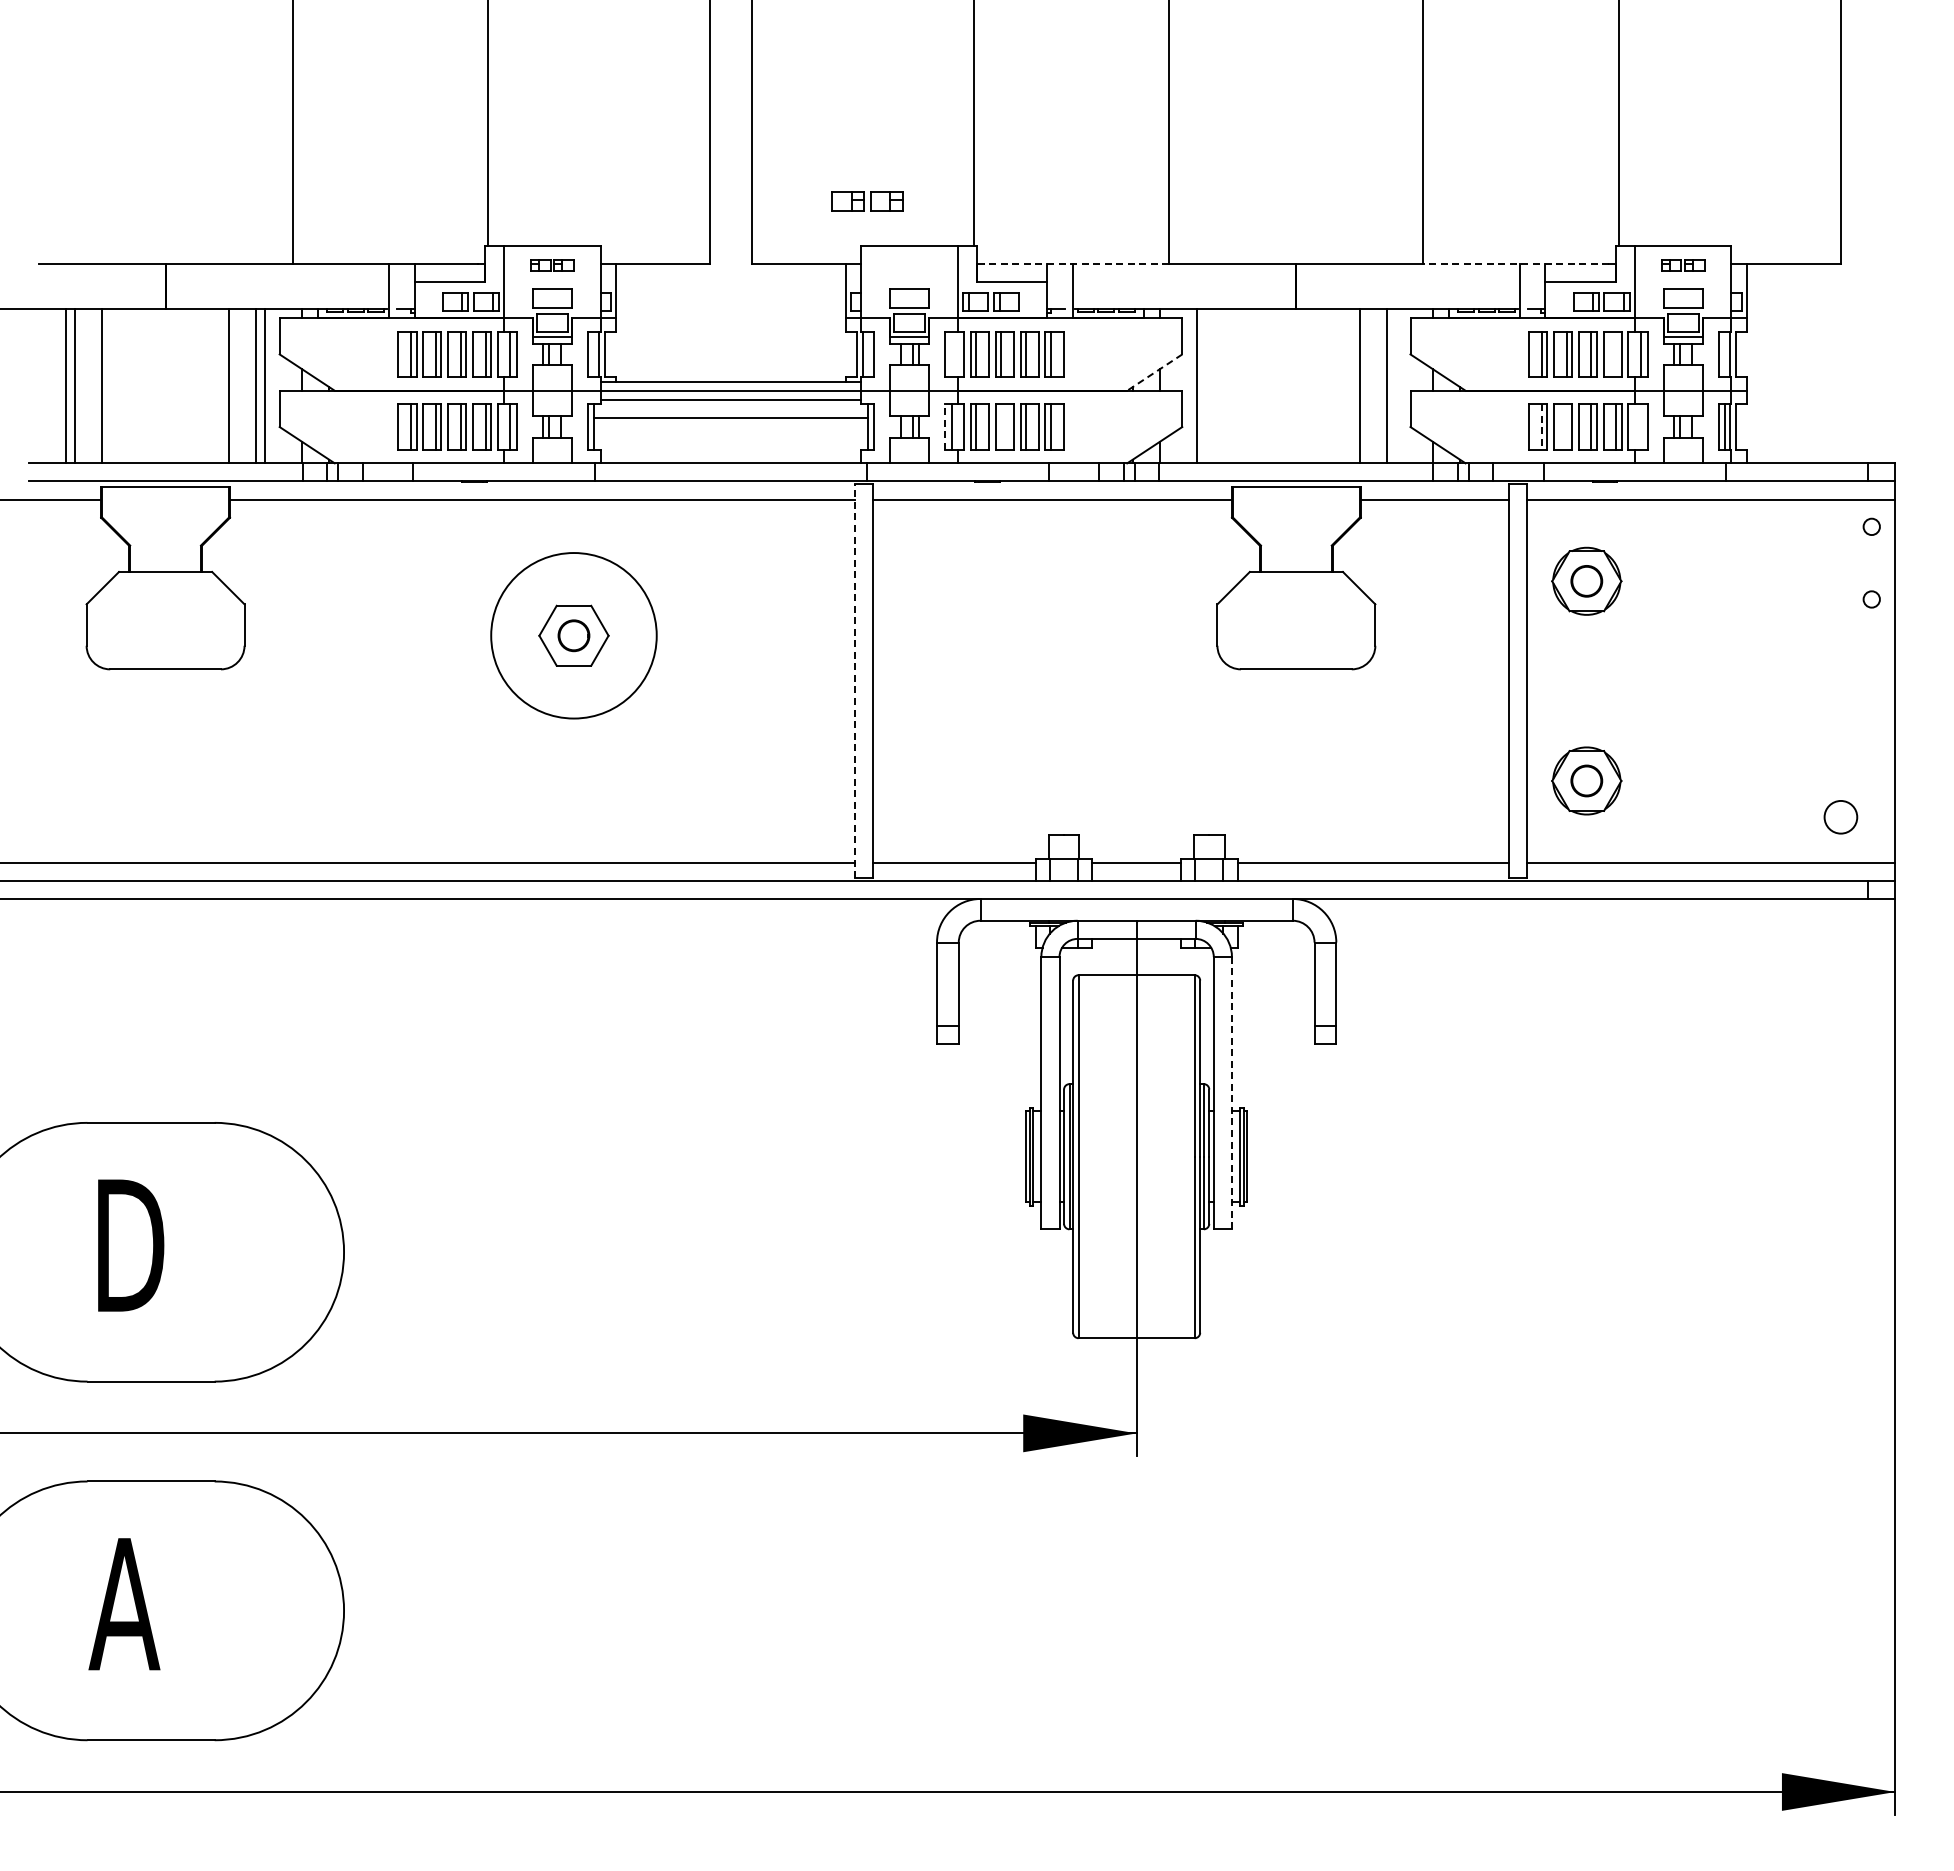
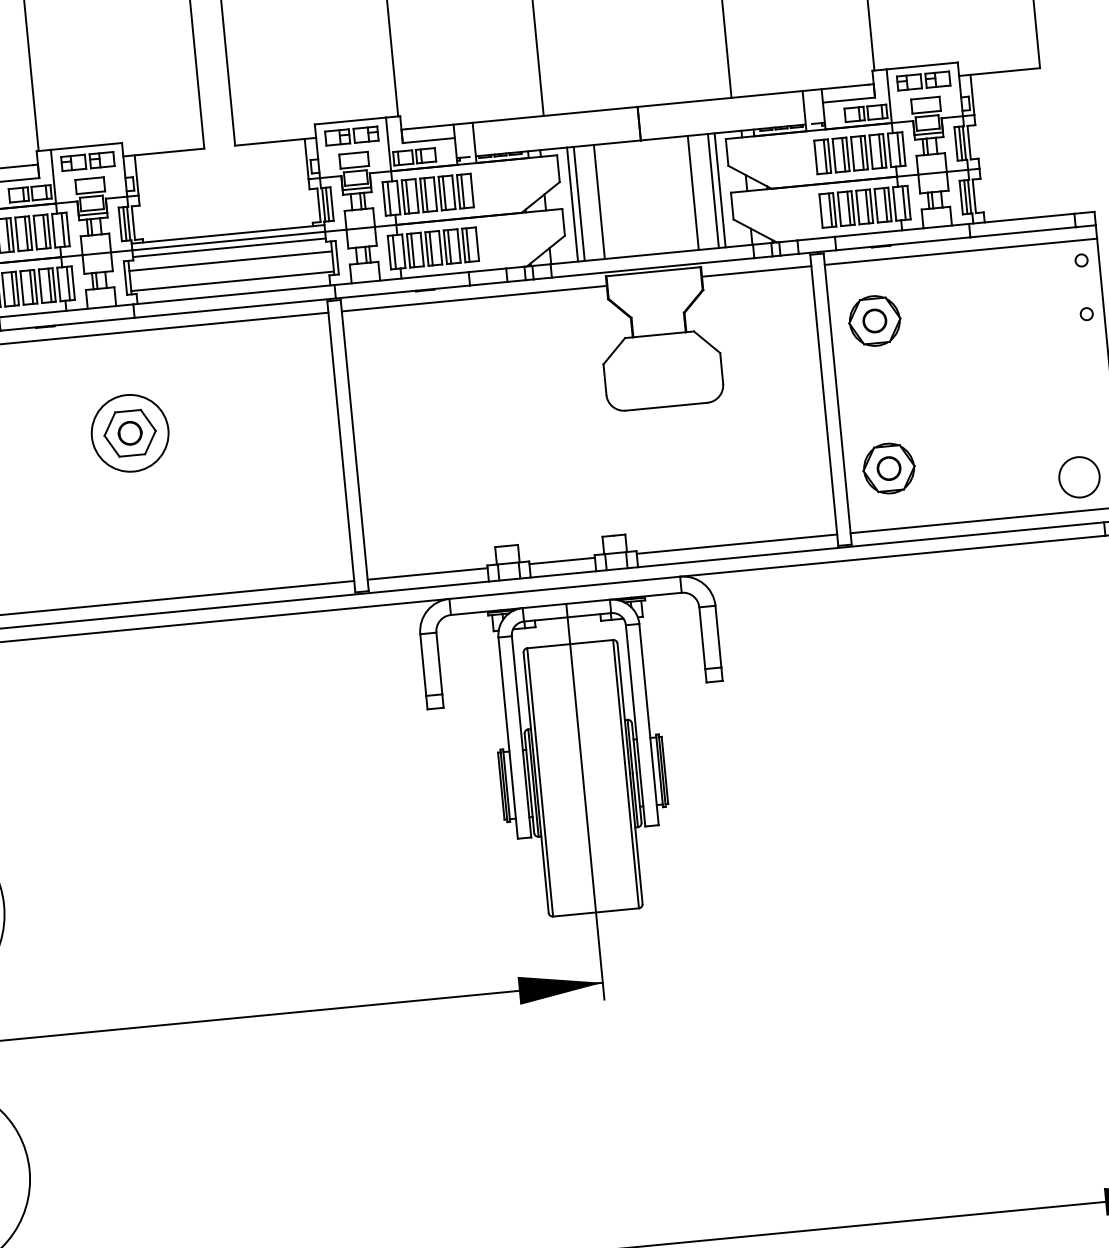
part: (867, 201) -> (351, 135), moved
line: (1076, 263) -> (475, 122), dashed -> solid
line: (1516, 263) -> (800, 91), dashed -> solid
part: (552, 265) -> (87, 161), size x1.67
part: (1683, 265) -> (923, 80), size x1.67
line: (593, 354) -> (124, 224), added
line: (868, 354) -> (327, 204), added
line: (951, 354) -> (389, 198), added
line: (1616, 354) -> (880, 151), added
line: (1724, 354) -> (960, 143), added
line: (1154, 372) -> (540, 197), dashed -> solid
line: (1205, 386) -> (579, 204), added
line: (1232, 386) -> (599, 202), added
line: (1396, 386) -> (720, 190), added
line: (1001, 426) -> (431, 248), added
line: (1566, 426) -> (848, 208), added
line: (1641, 426) -> (904, 202), added
line: (944, 427) -> (389, 253), dashed -> solid
line: (1541, 427) -> (830, 210), dashed -> solid
line: (730, 445) -> (232, 281), added
circle: (573, 635) -> (129, 433), size x0.62
line: (855, 681) -> (341, 447), dashed -> solid
circle: (1840, 817) -> (1079, 477), size x1.67
line: (1231, 1092) -> (648, 724), dashed -> solid

